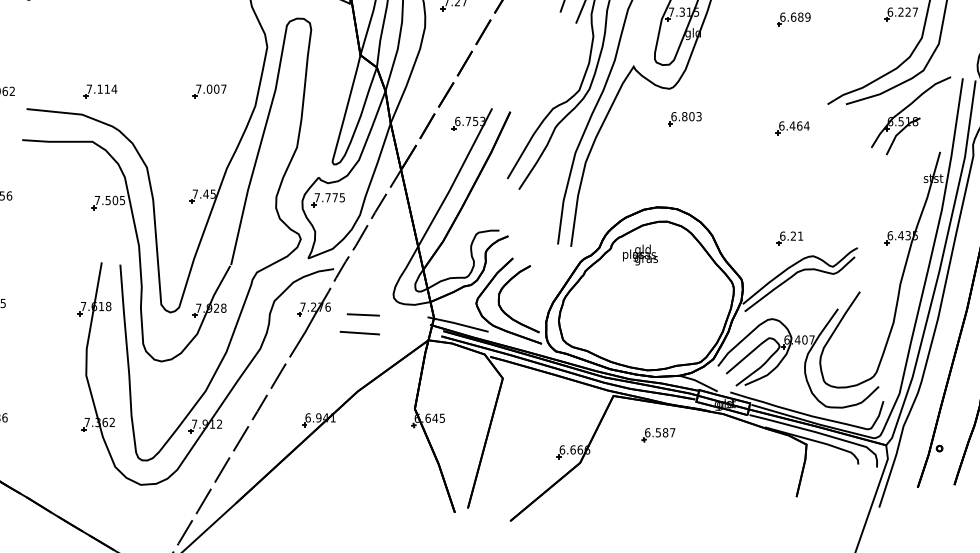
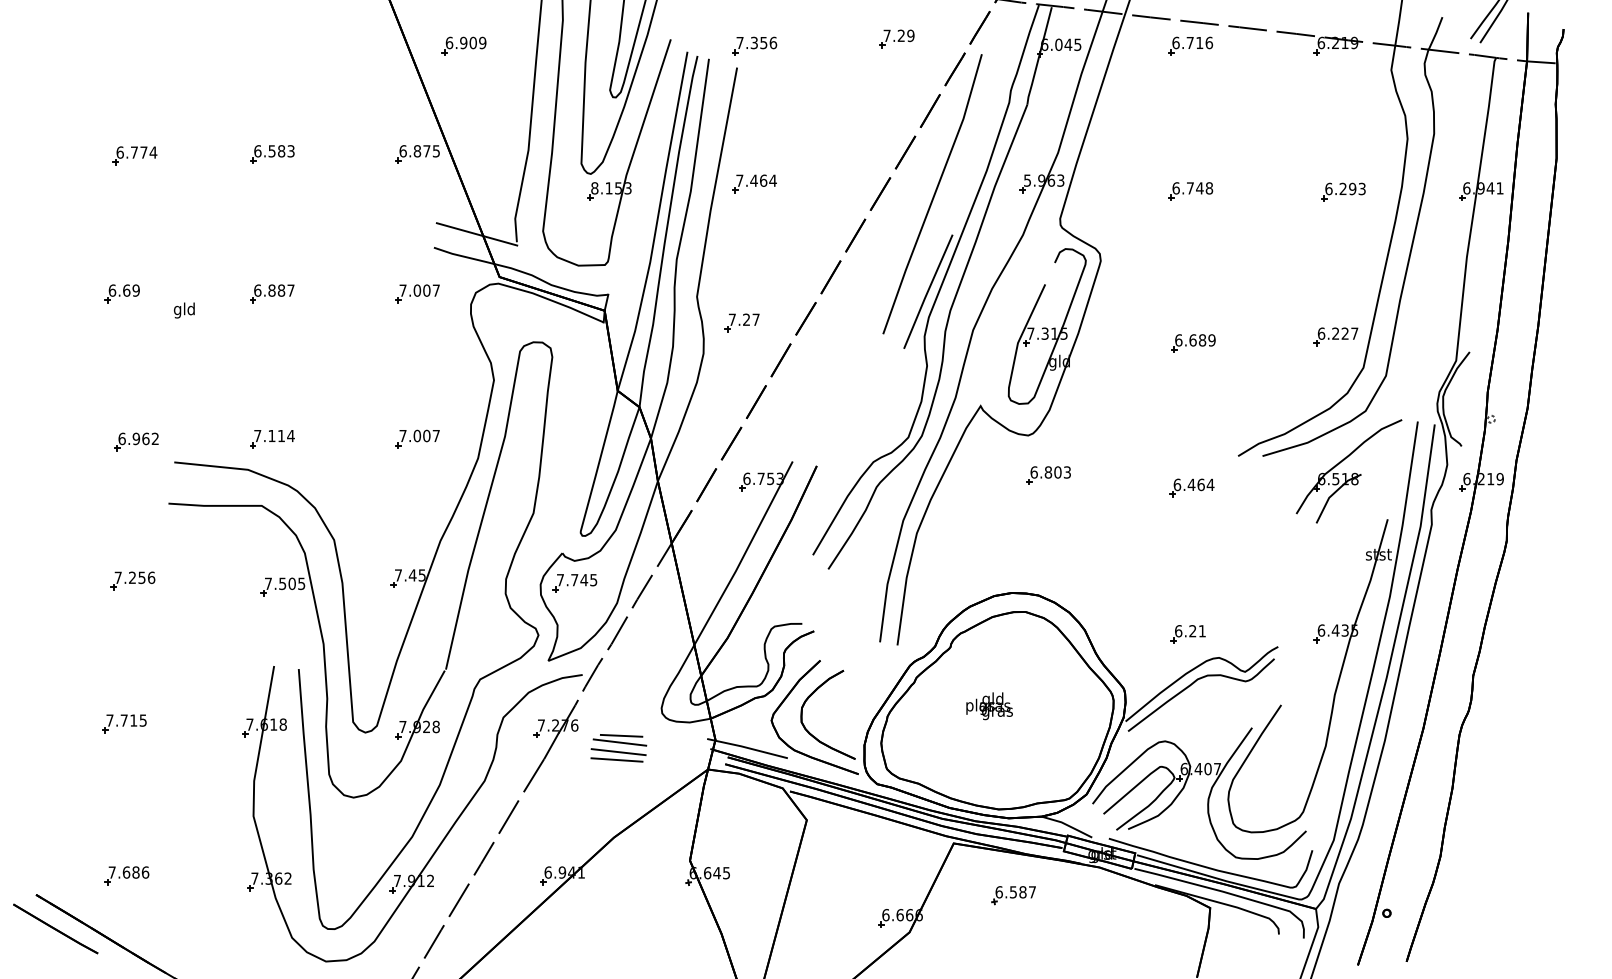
text: (335, 197) -> (584, 580), 7.775 -> 7.745
text: (640, 255) -> (989, 706), moved
line: (361, 319) -> (619, 742), added
line: (361, 327) -> (618, 752), added

